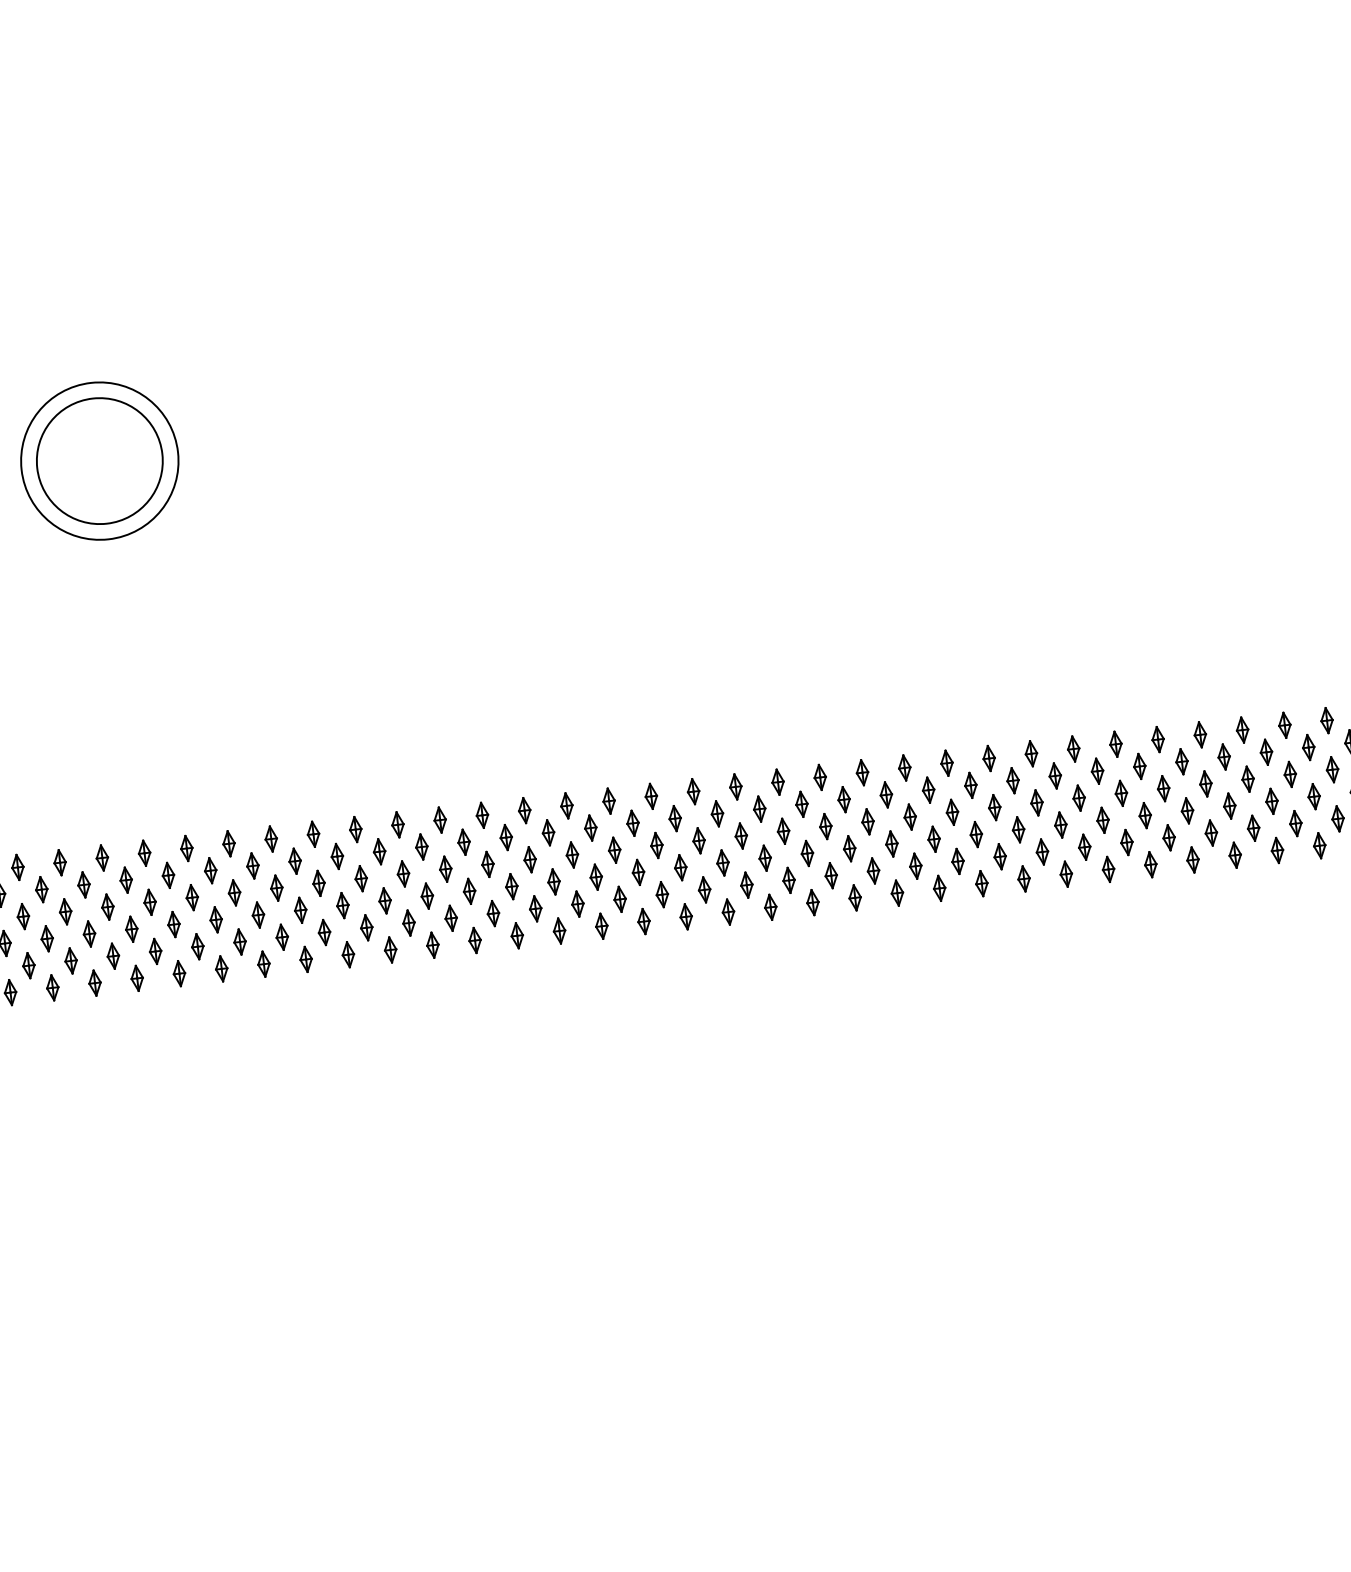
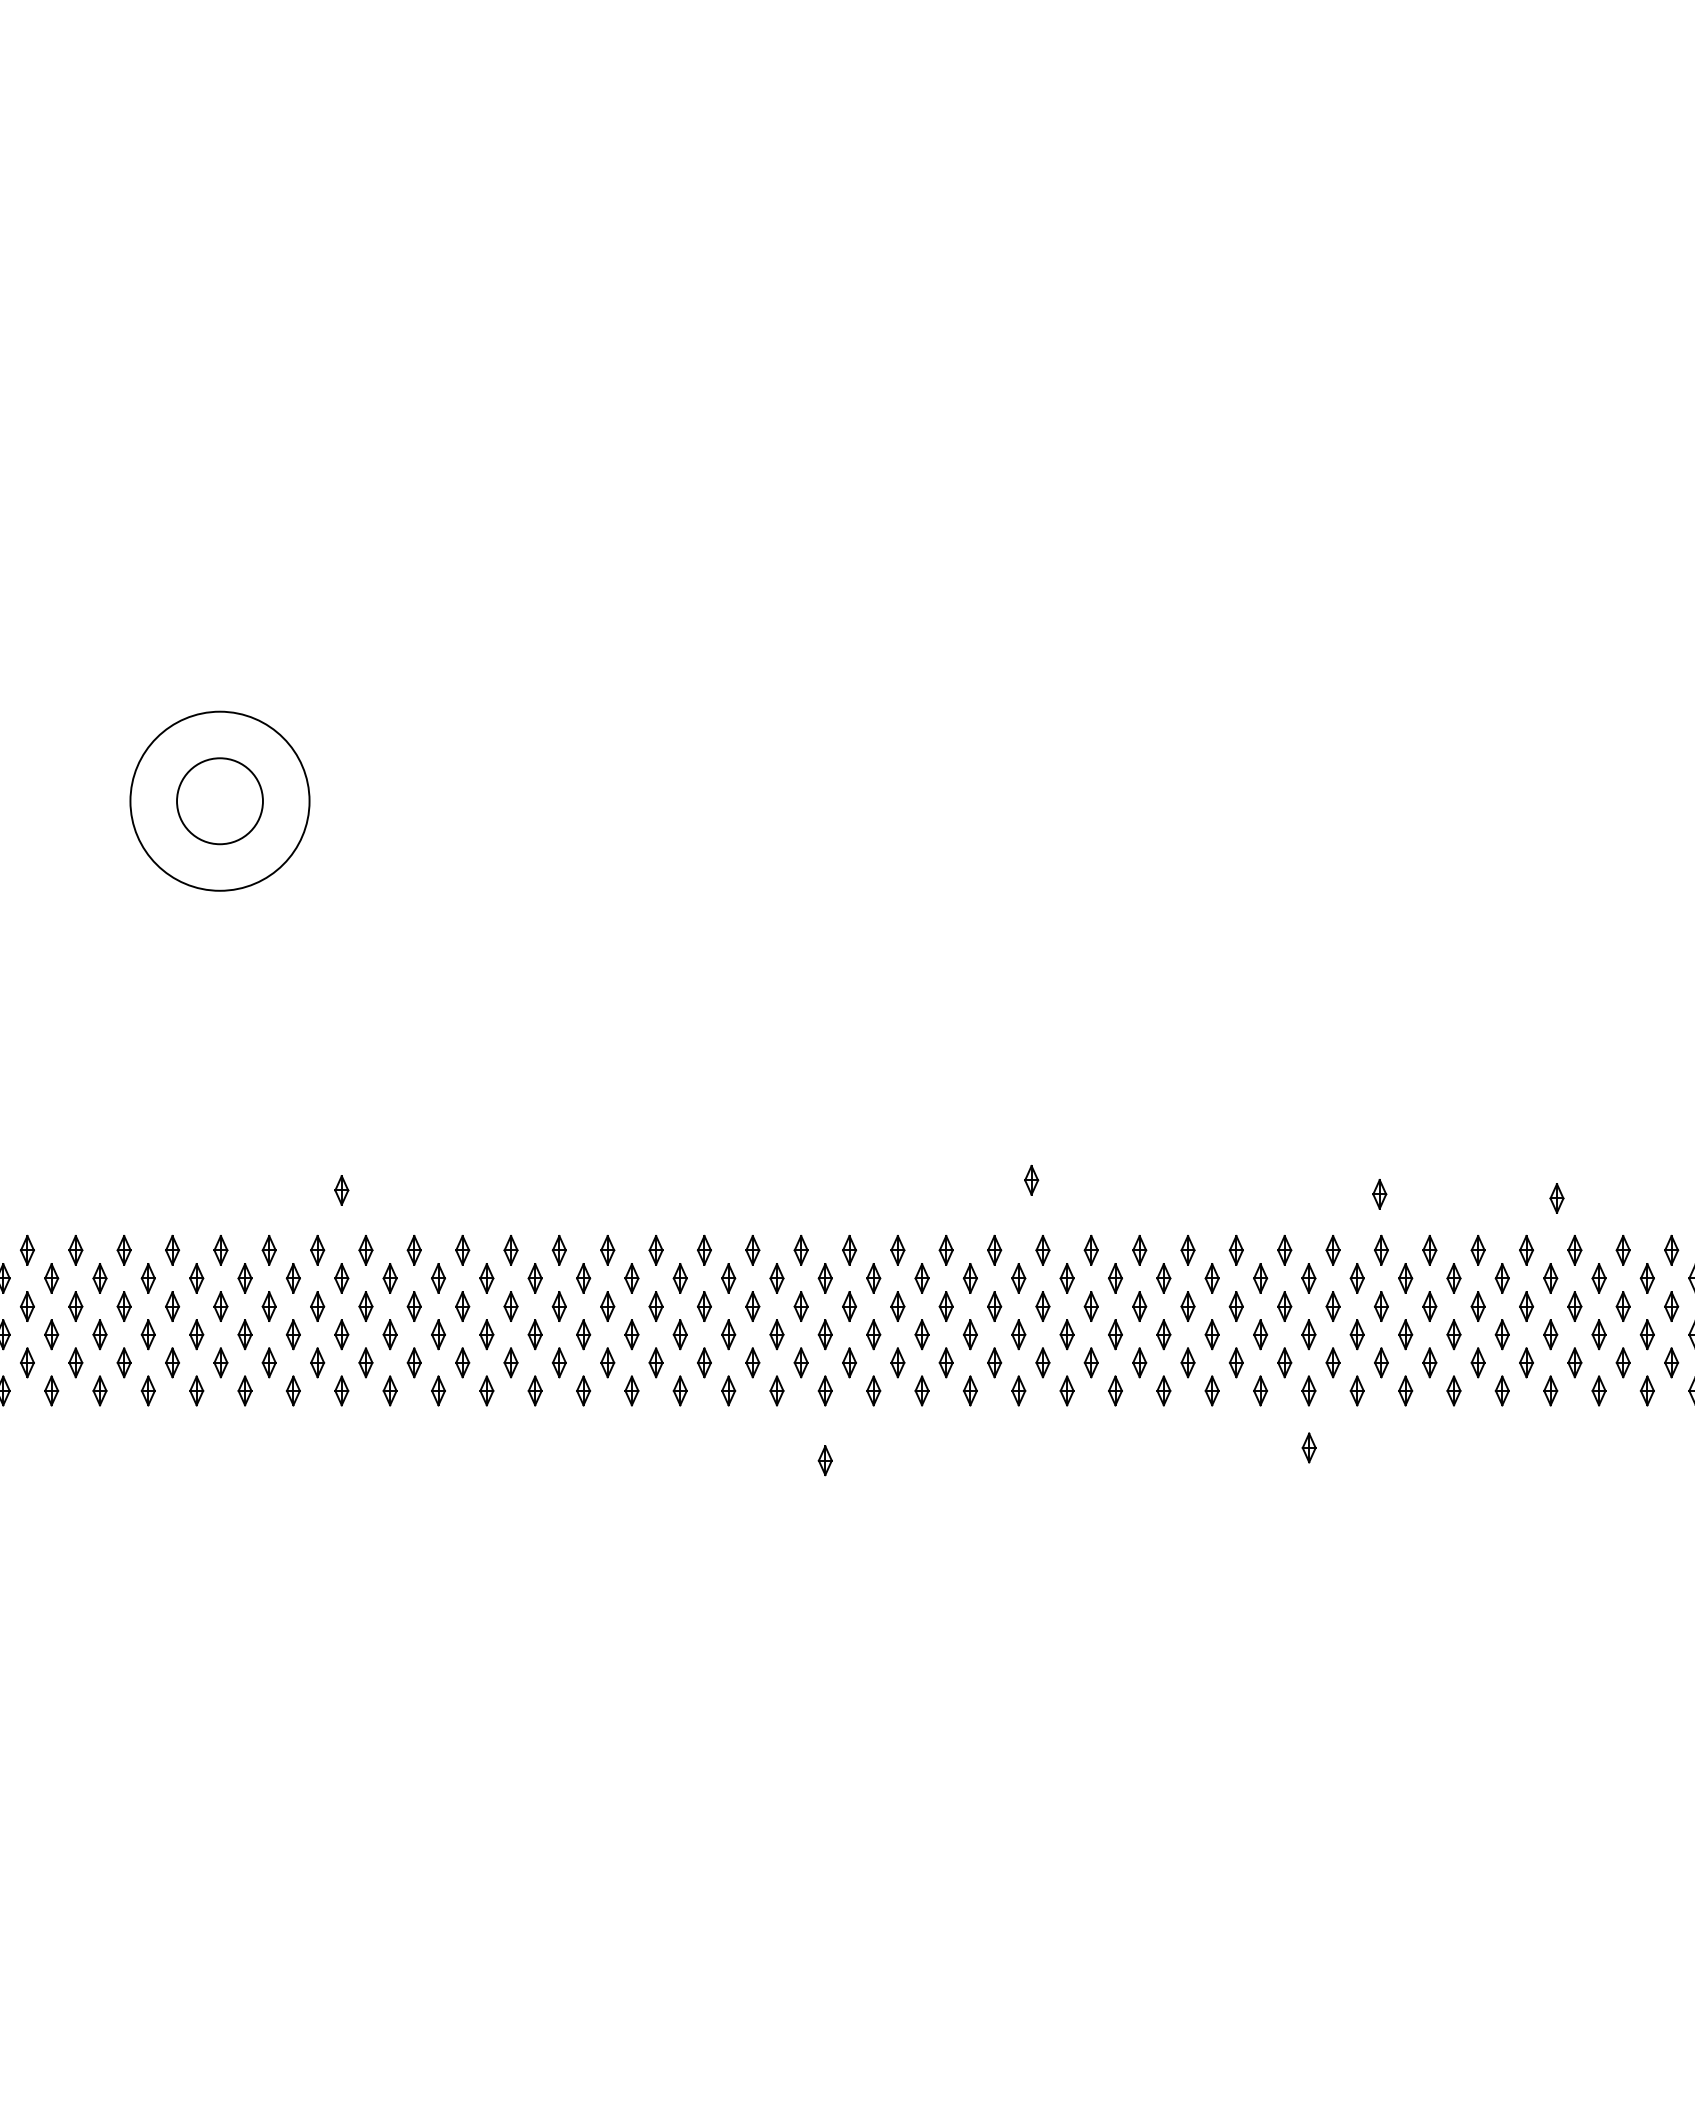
circle: (99, 460) -> (219, 800), size x0.6
part: (1305, 677) -> (1556, 1198), added
part: (1150, 690) -> (1379, 1194), added
part: (845, 711) -> (1031, 1179), added
part: (244, 789) -> (341, 1190), added
part: (1113, 918) -> (1308, 1447), added
part: (692, 977) -> (824, 1460), added

